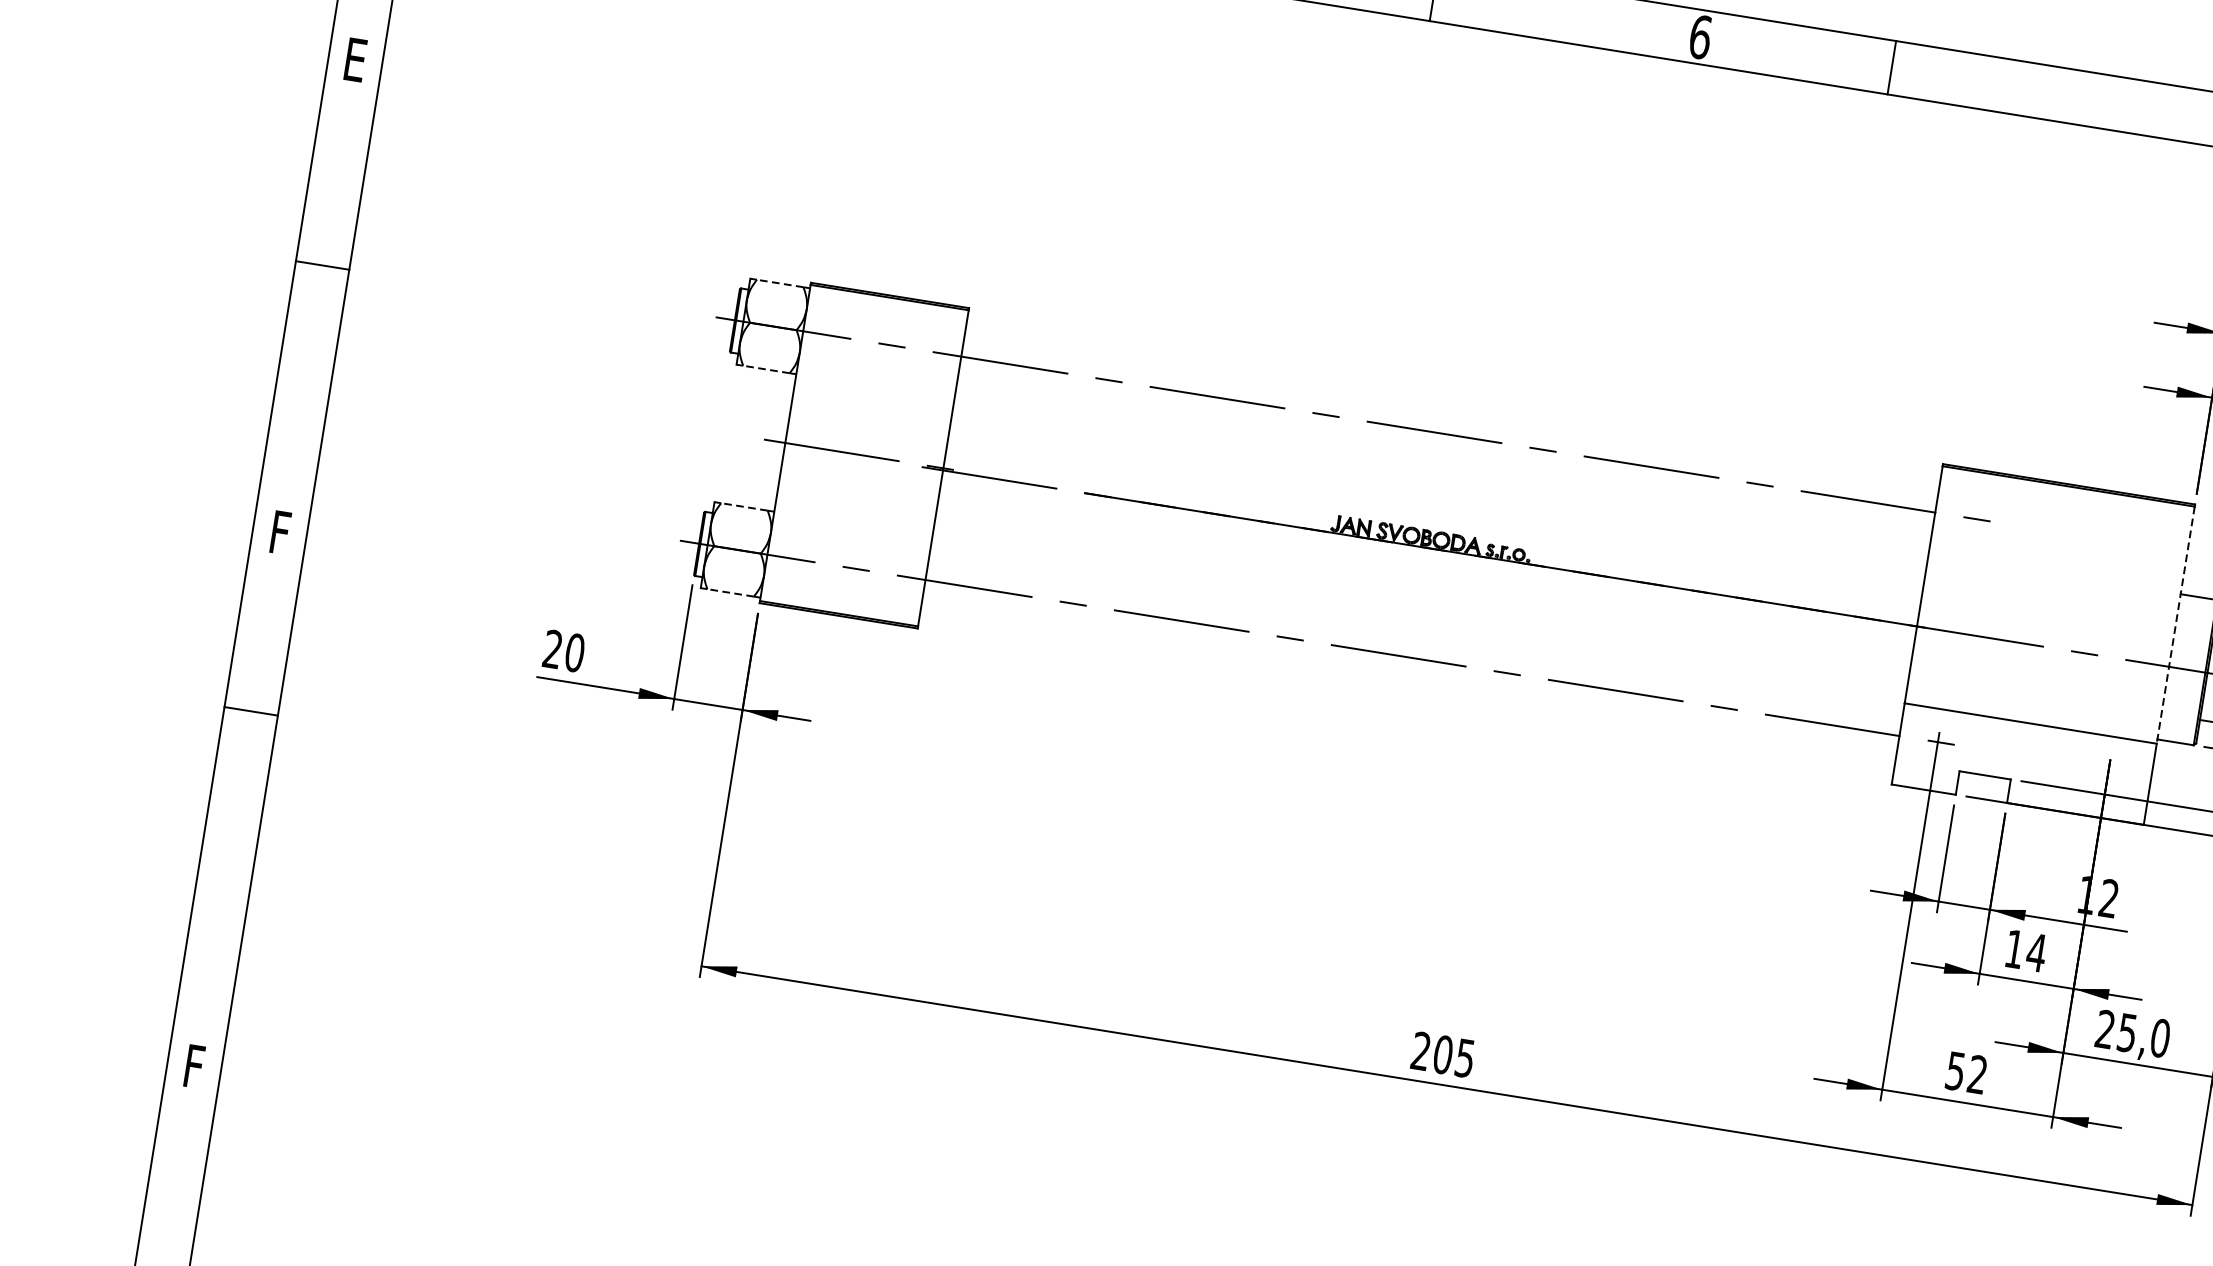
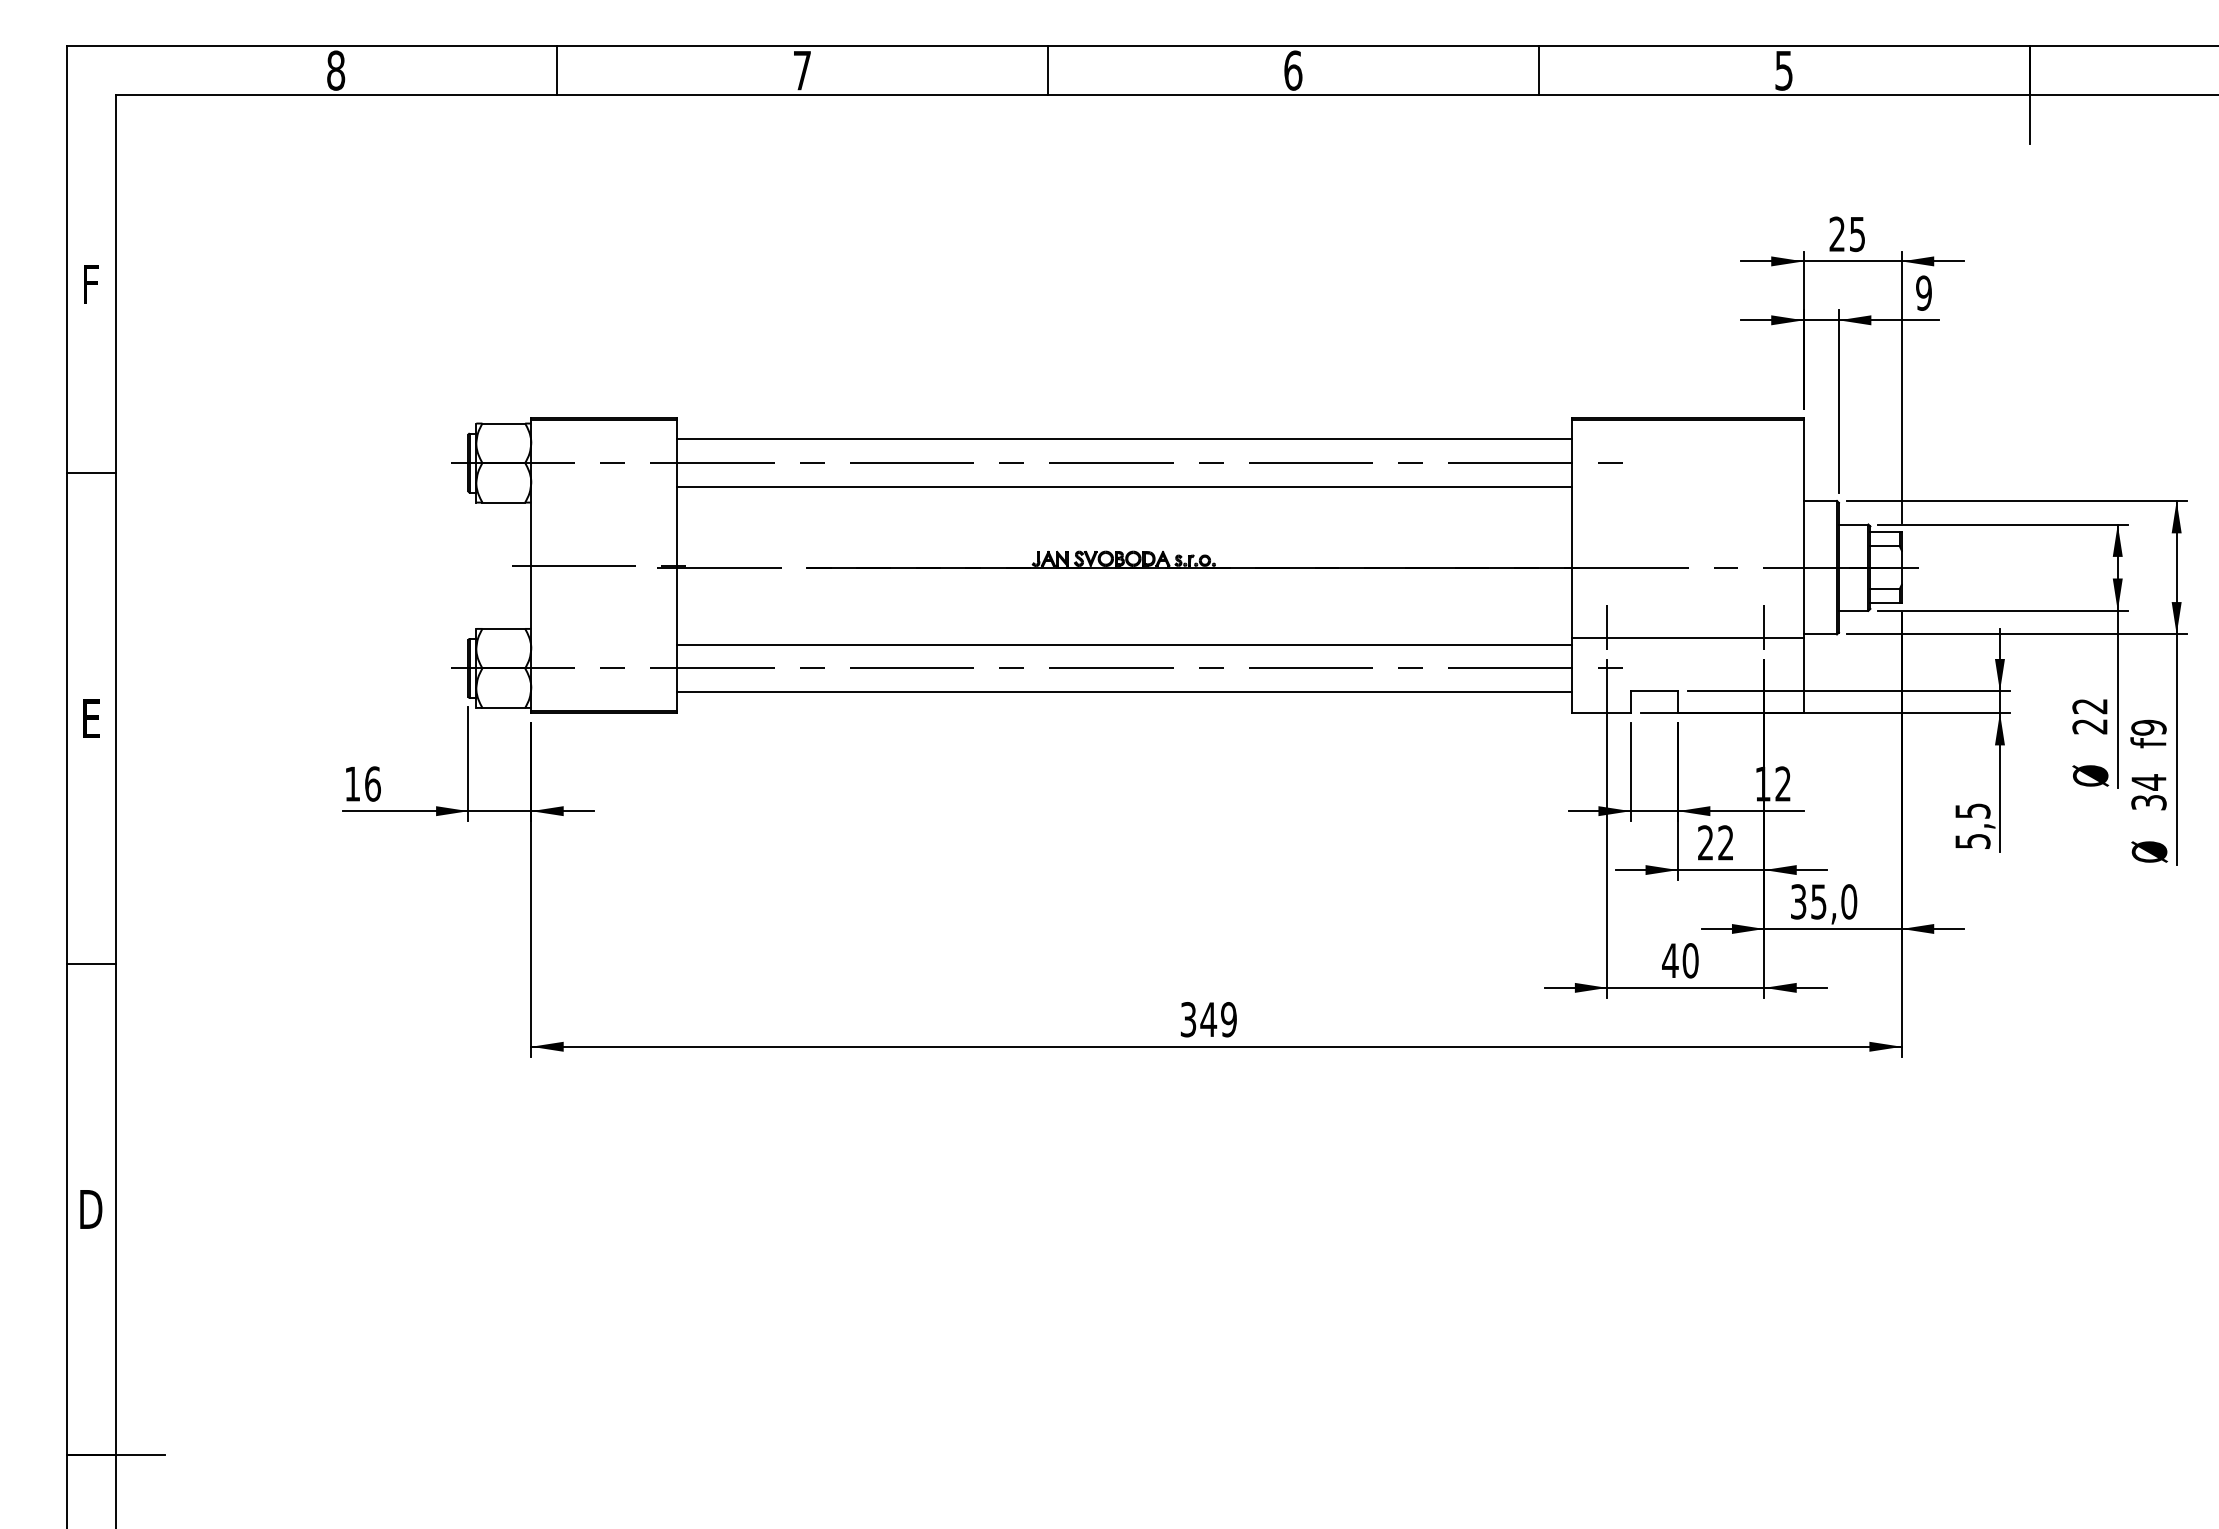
text: (355, 60) -> (91, 284), E -> F
line: (1892, 67) -> (1539, 70), moved
line: (779, 283) -> (503, 423), dashed -> solid
line: (766, 369) -> (503, 502), dashed -> solid
line: (1451, 408) -> (1123, 439), added
line: (1443, 459) -> (1123, 486), added
line: (744, 506) -> (503, 628), dashed -> solid
text: (280, 532) -> (91, 718), F -> E
line: (730, 592) -> (503, 707), dashed -> solid
line: (2175, 625) -> (1803, 529), dashed -> solid
line: (1415, 631) -> (1123, 644), added
text: (563, 650) -> (362, 783), 20 -> 16
line: (1407, 682) -> (1123, 691), added
line: (1945, 697) -> (1607, 627), added
line: (250, 710) -> (90, 963), moved
line: (2116, 725) -> (1764, 627), added
text: (2026, 950) -> (1716, 842), 14 -> 22
text: (2105, 1029) -> (1798, 901), 25,0 -> 35,0
text: (1442, 1054) -> (1208, 1019), 205 -> 349
text: (194, 1066) -> (91, 1209), F -> D
text: (1966, 1072) -> (1680, 960), 52 -> 40

